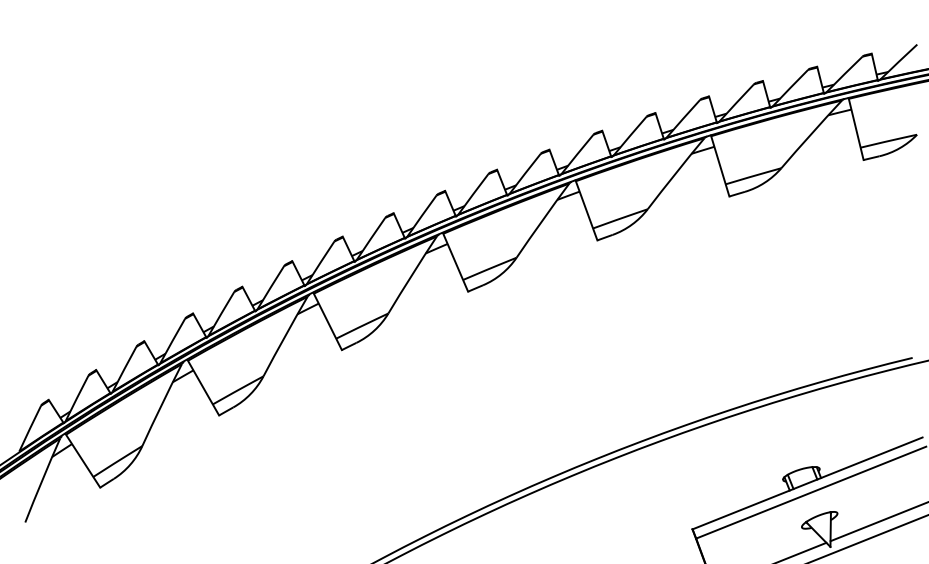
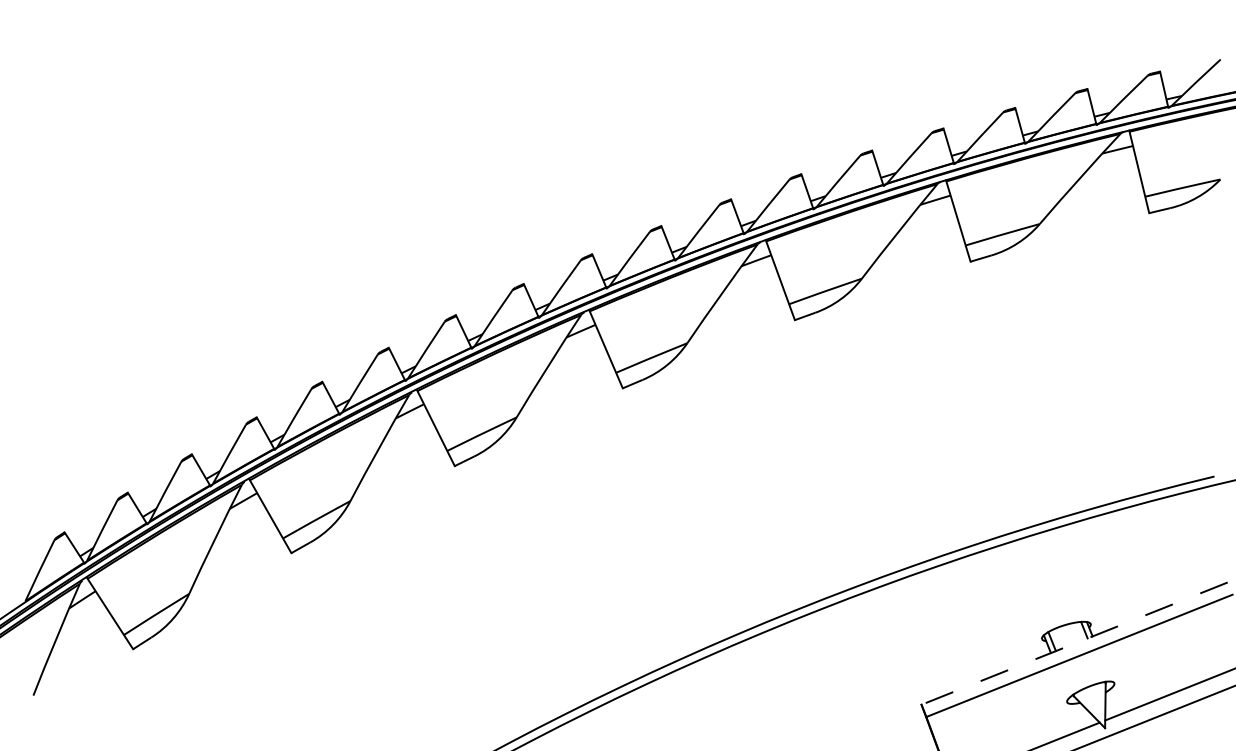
line: (807, 483) -> (1074, 643), solid -> dashed

